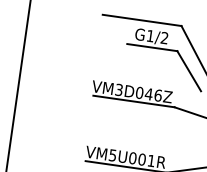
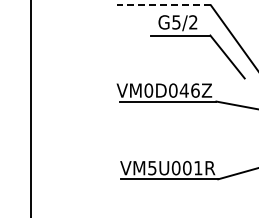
line: (142, 20) -> (164, 5), solid -> dashed
text: (150, 36) -> (176, 22), G1/2 -> G5/2
text: (118, 89) -> (148, 90), VM3D046Z -> VM0D046Z

